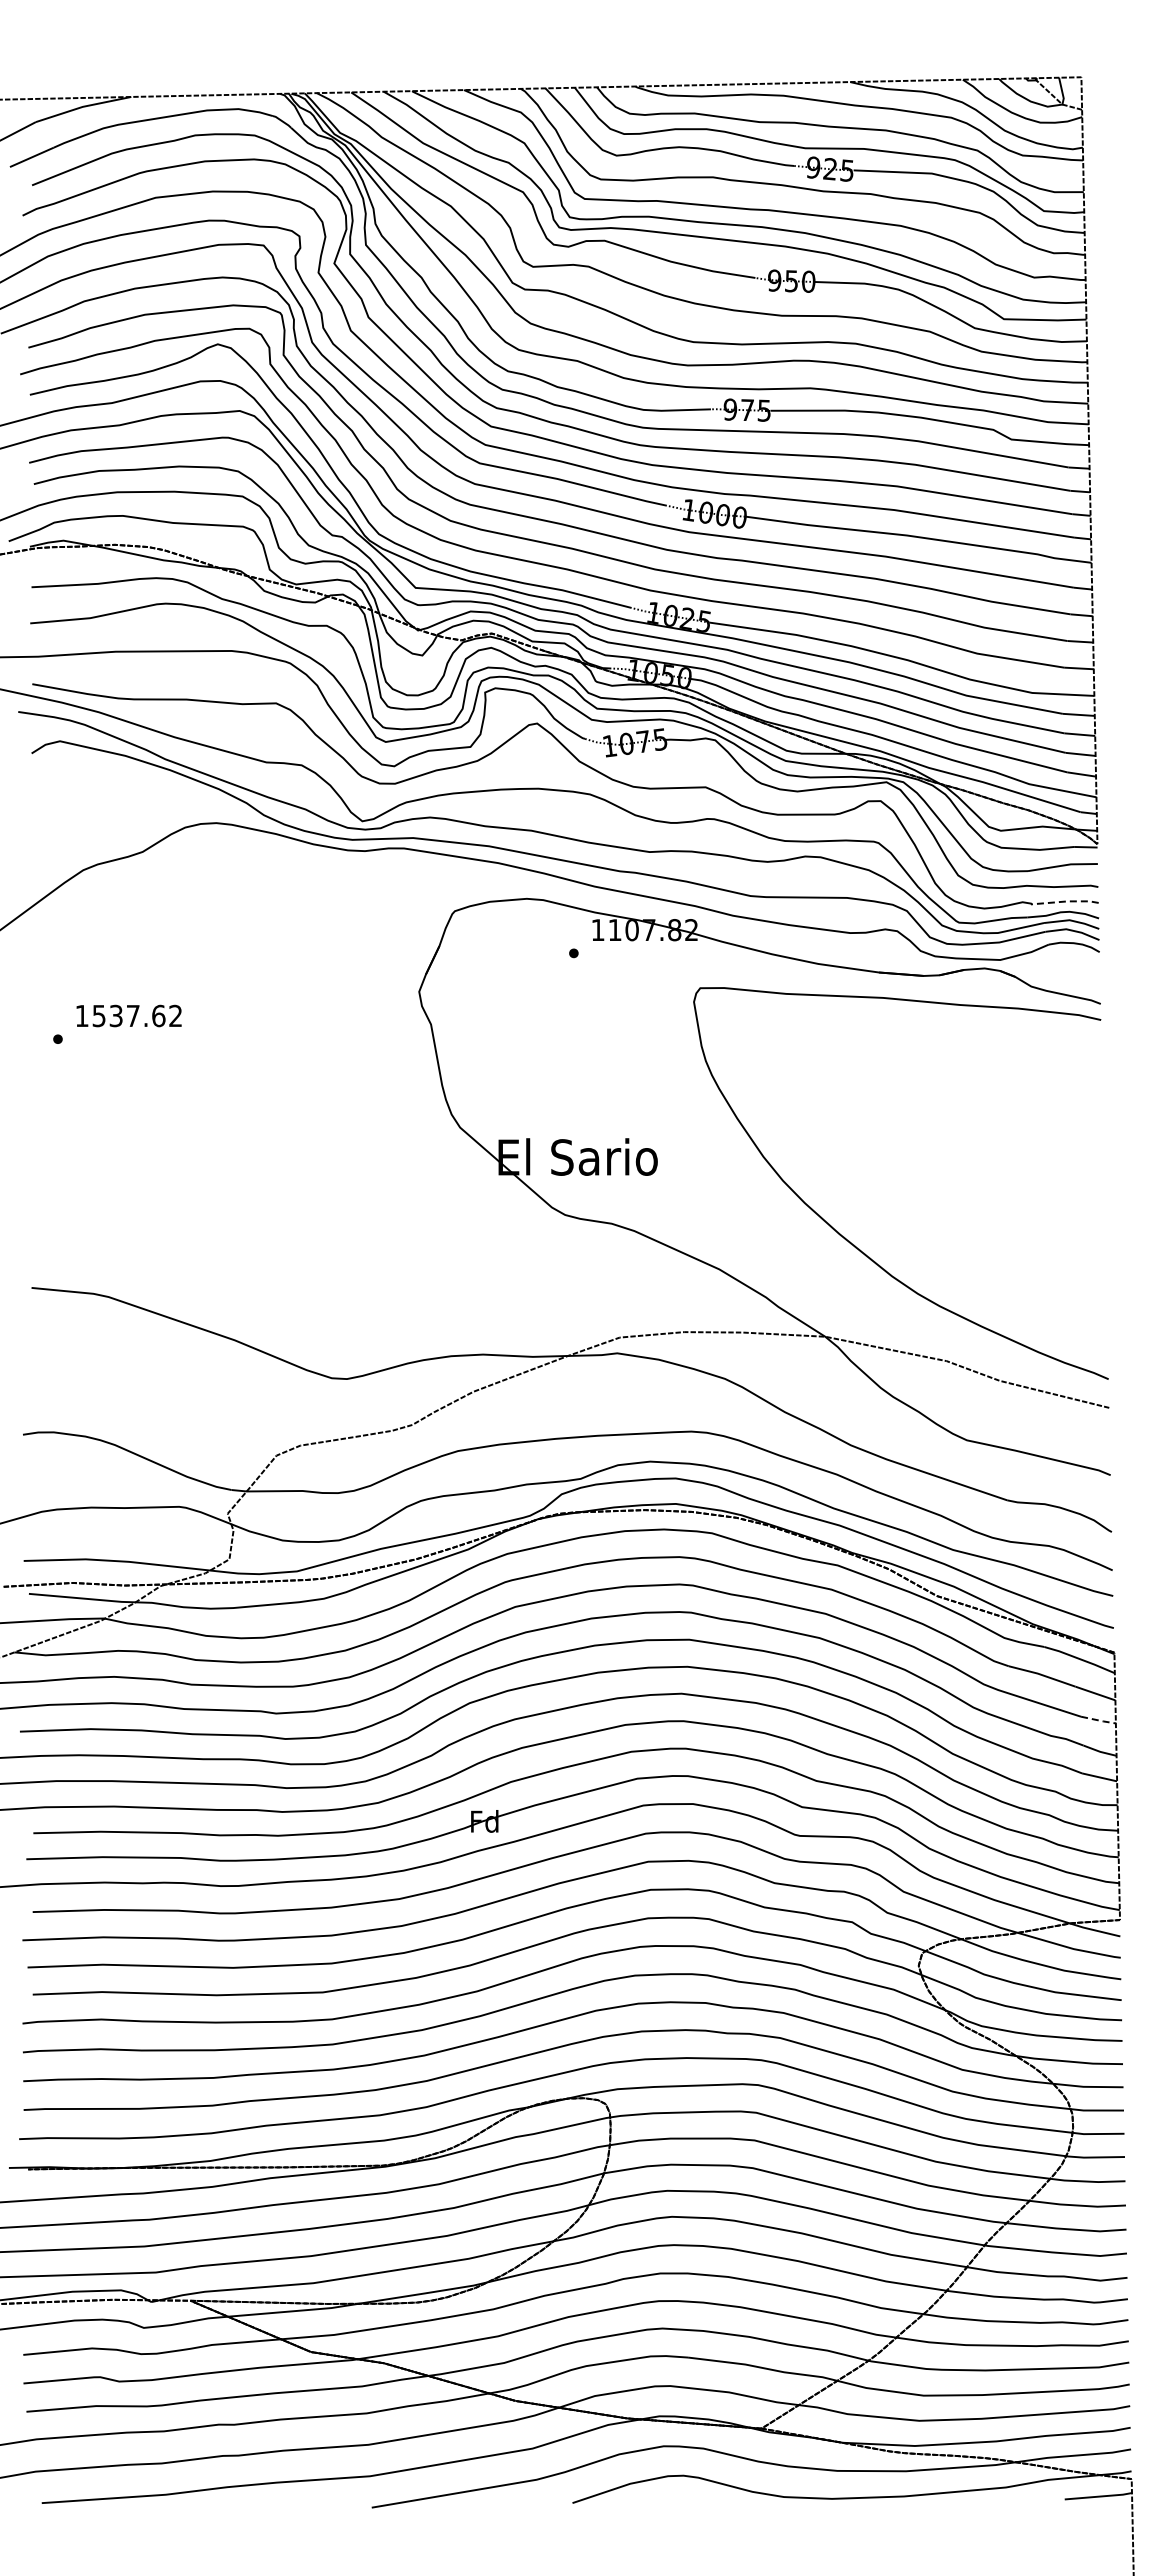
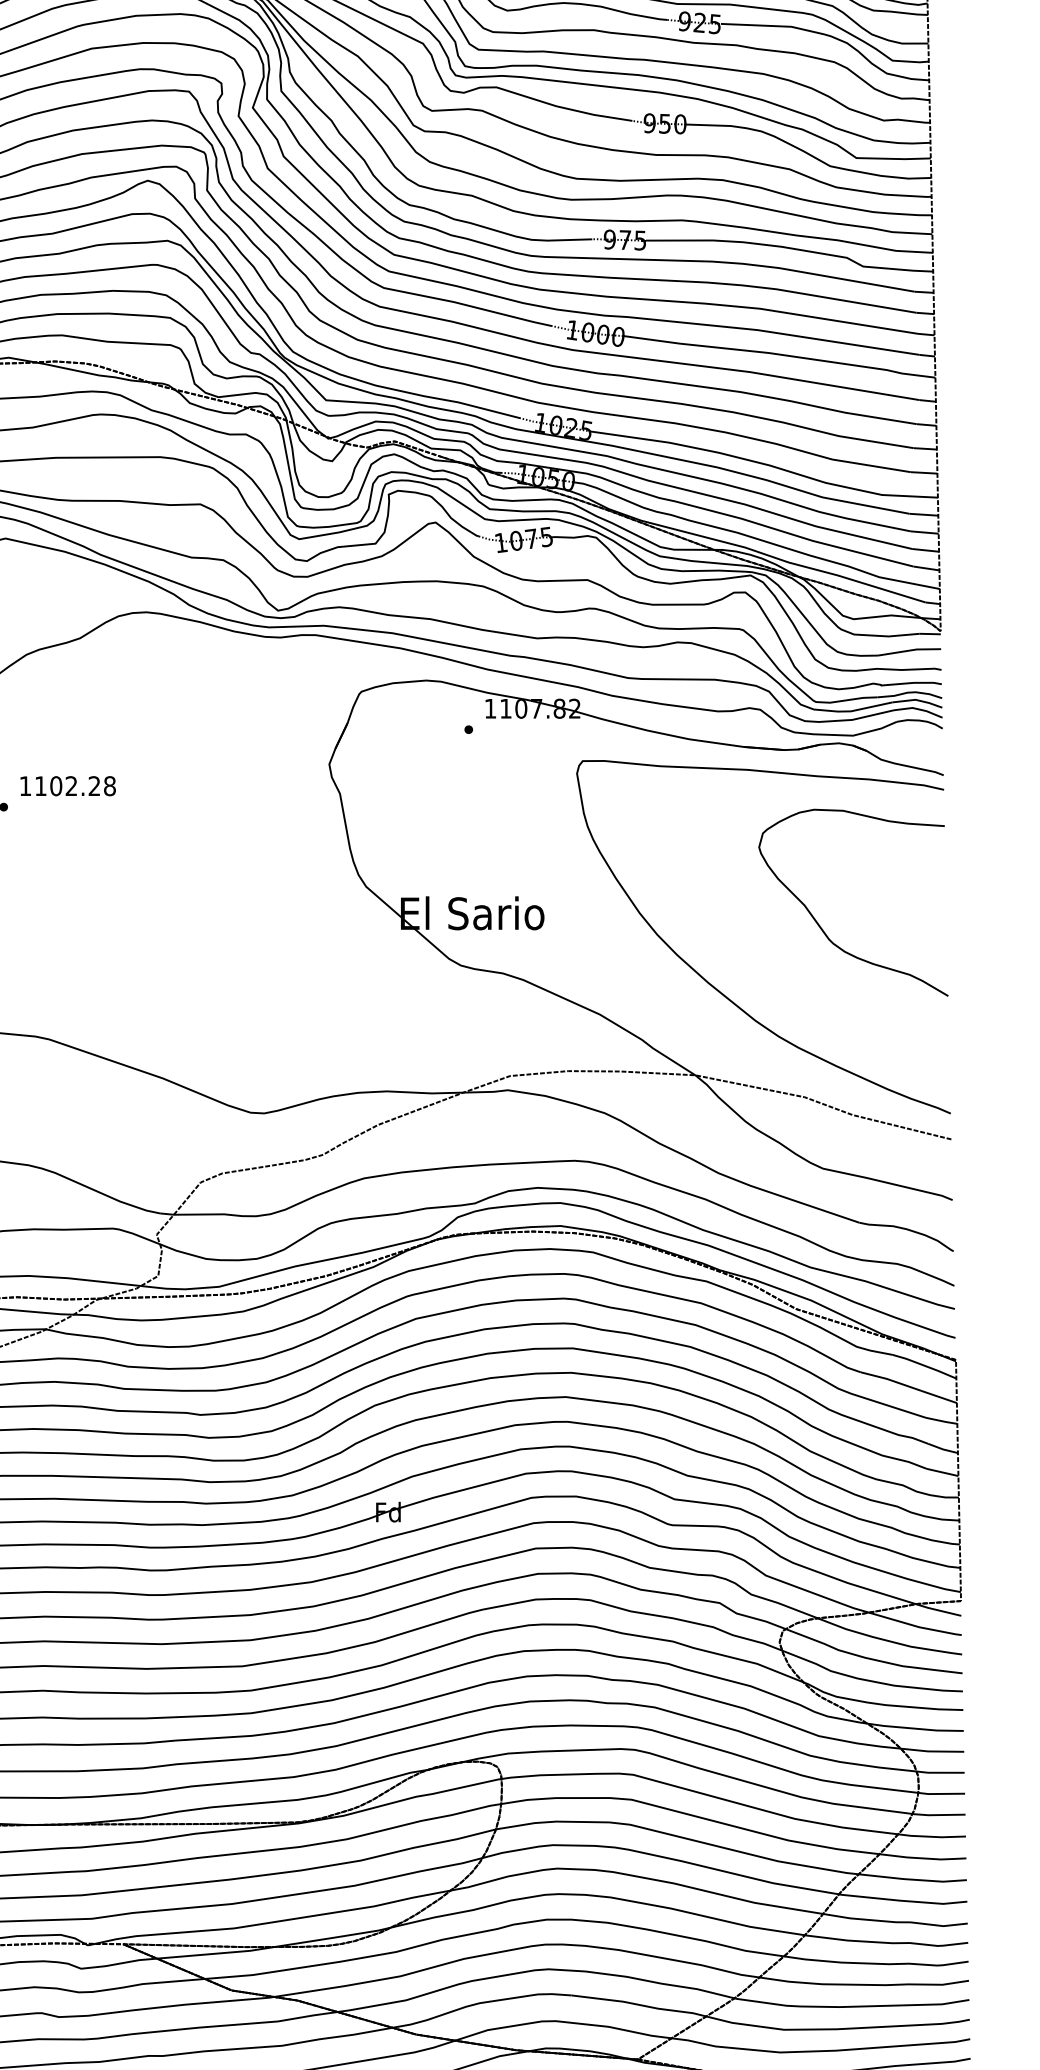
line: (1065, 901) -> (911, 682), dashed -> solid
text: (137, 1015) -> (75, 785), 1537.62 -> 1102.28
curve: (964, 1171) -> (820, 926), added
line: (1099, 1720) -> (942, 1421), dashed -> solid

